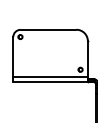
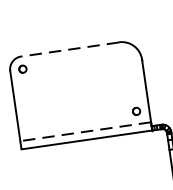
line: (48, 29) -> (70, 48), solid -> dashed
line: (50, 77) -> (85, 132), solid -> dashed

